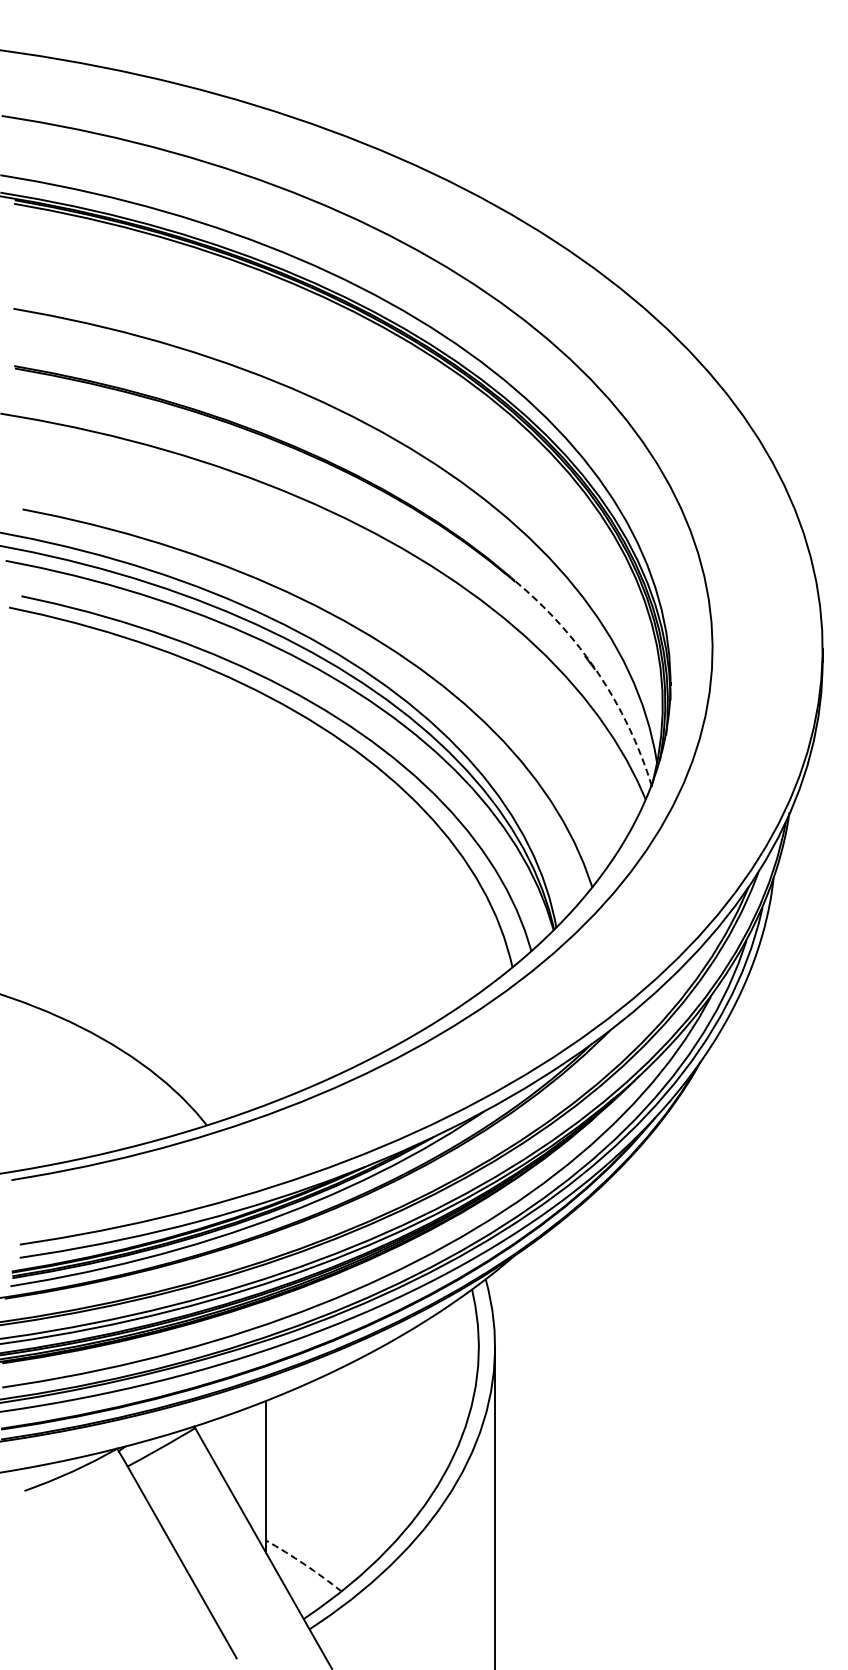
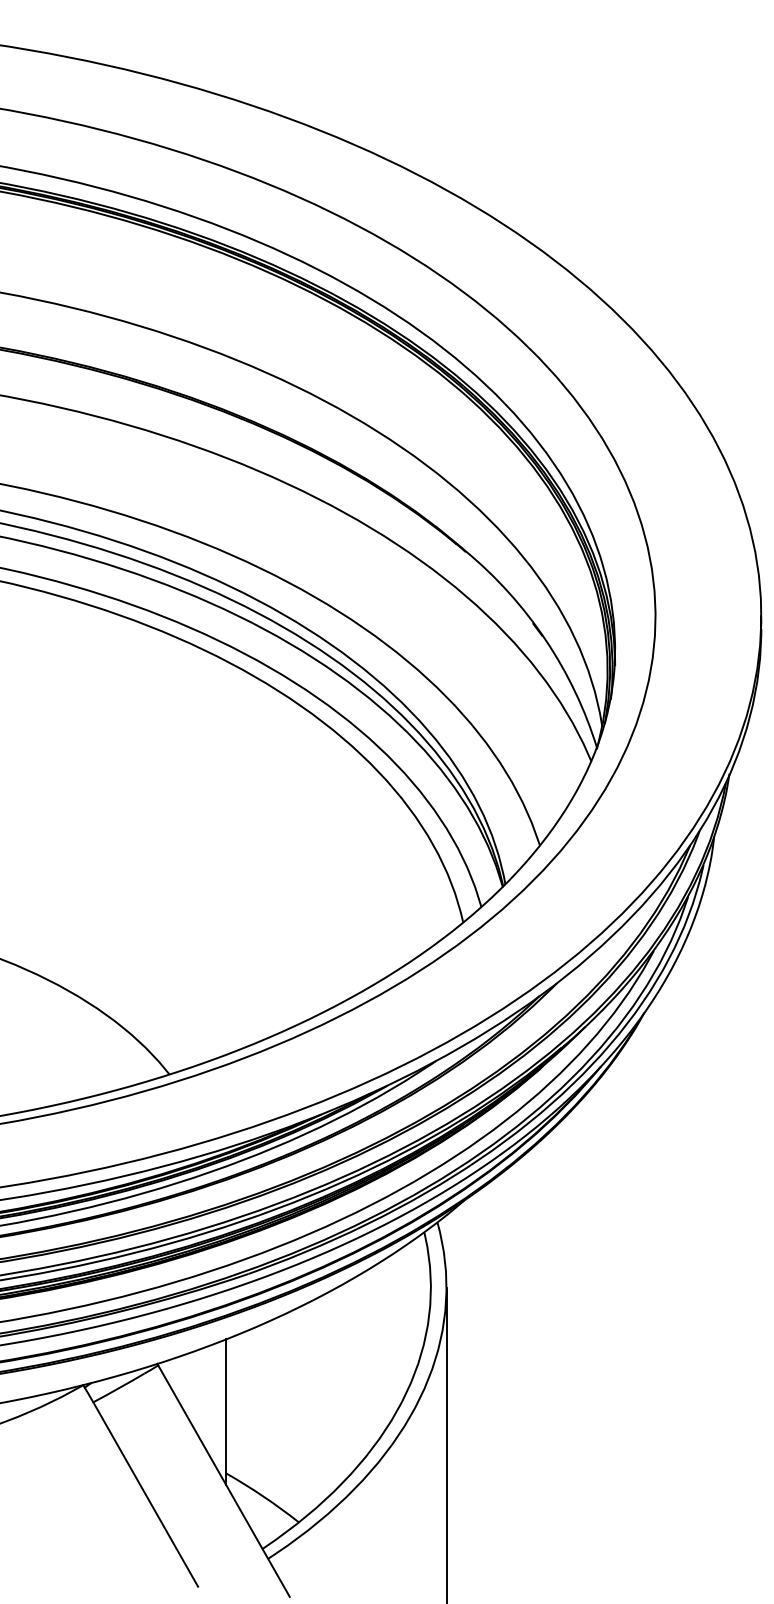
arc: (598, 673) -> (545, 640), dashed -> solid
arc: (304, 1564) -> (263, 1496), dashed -> solid

